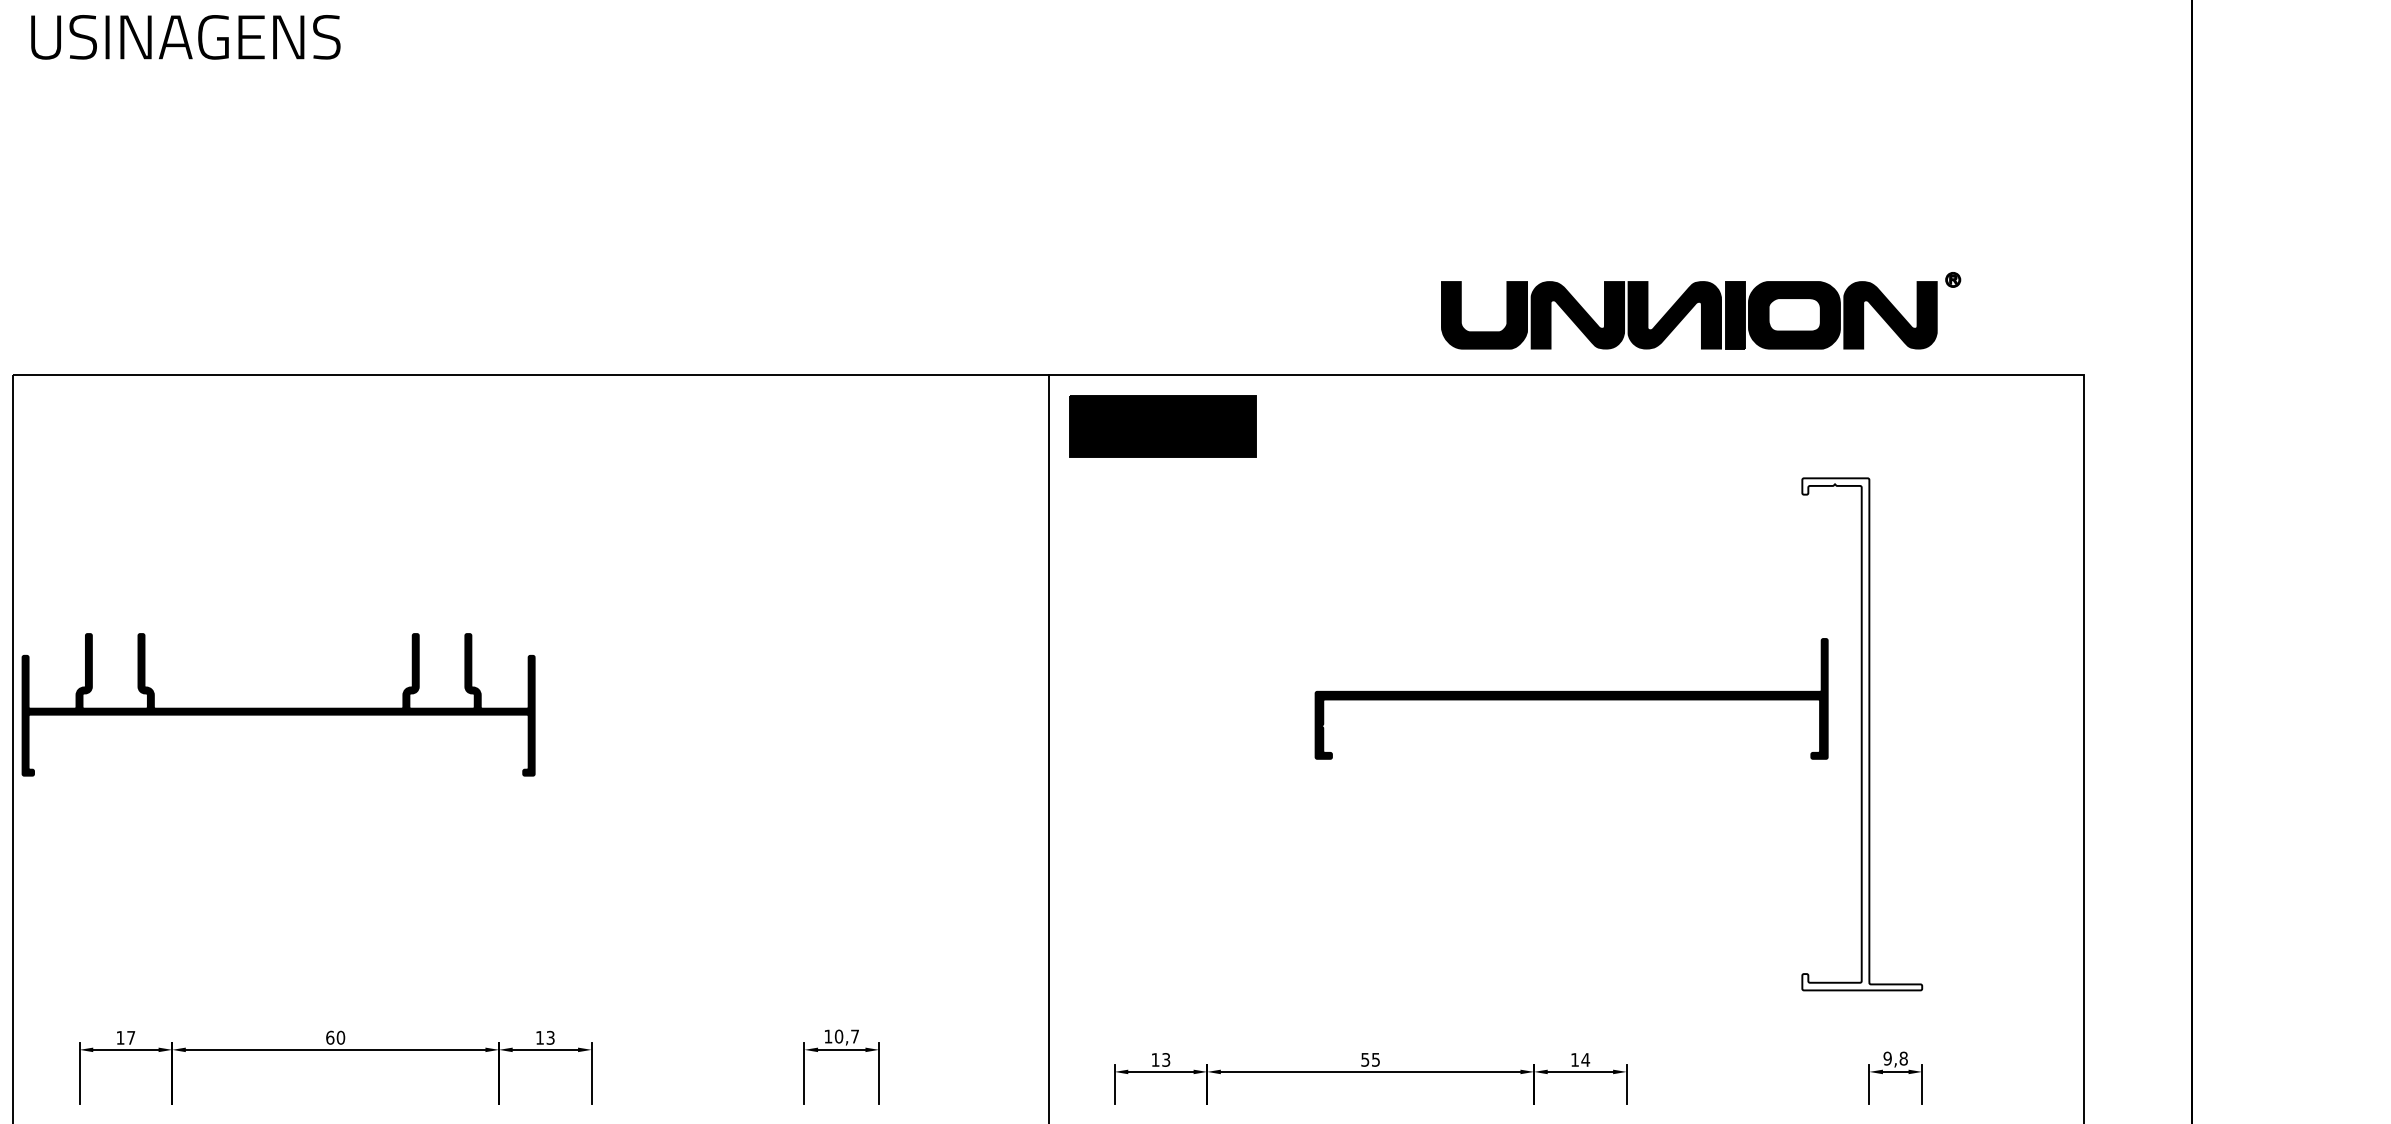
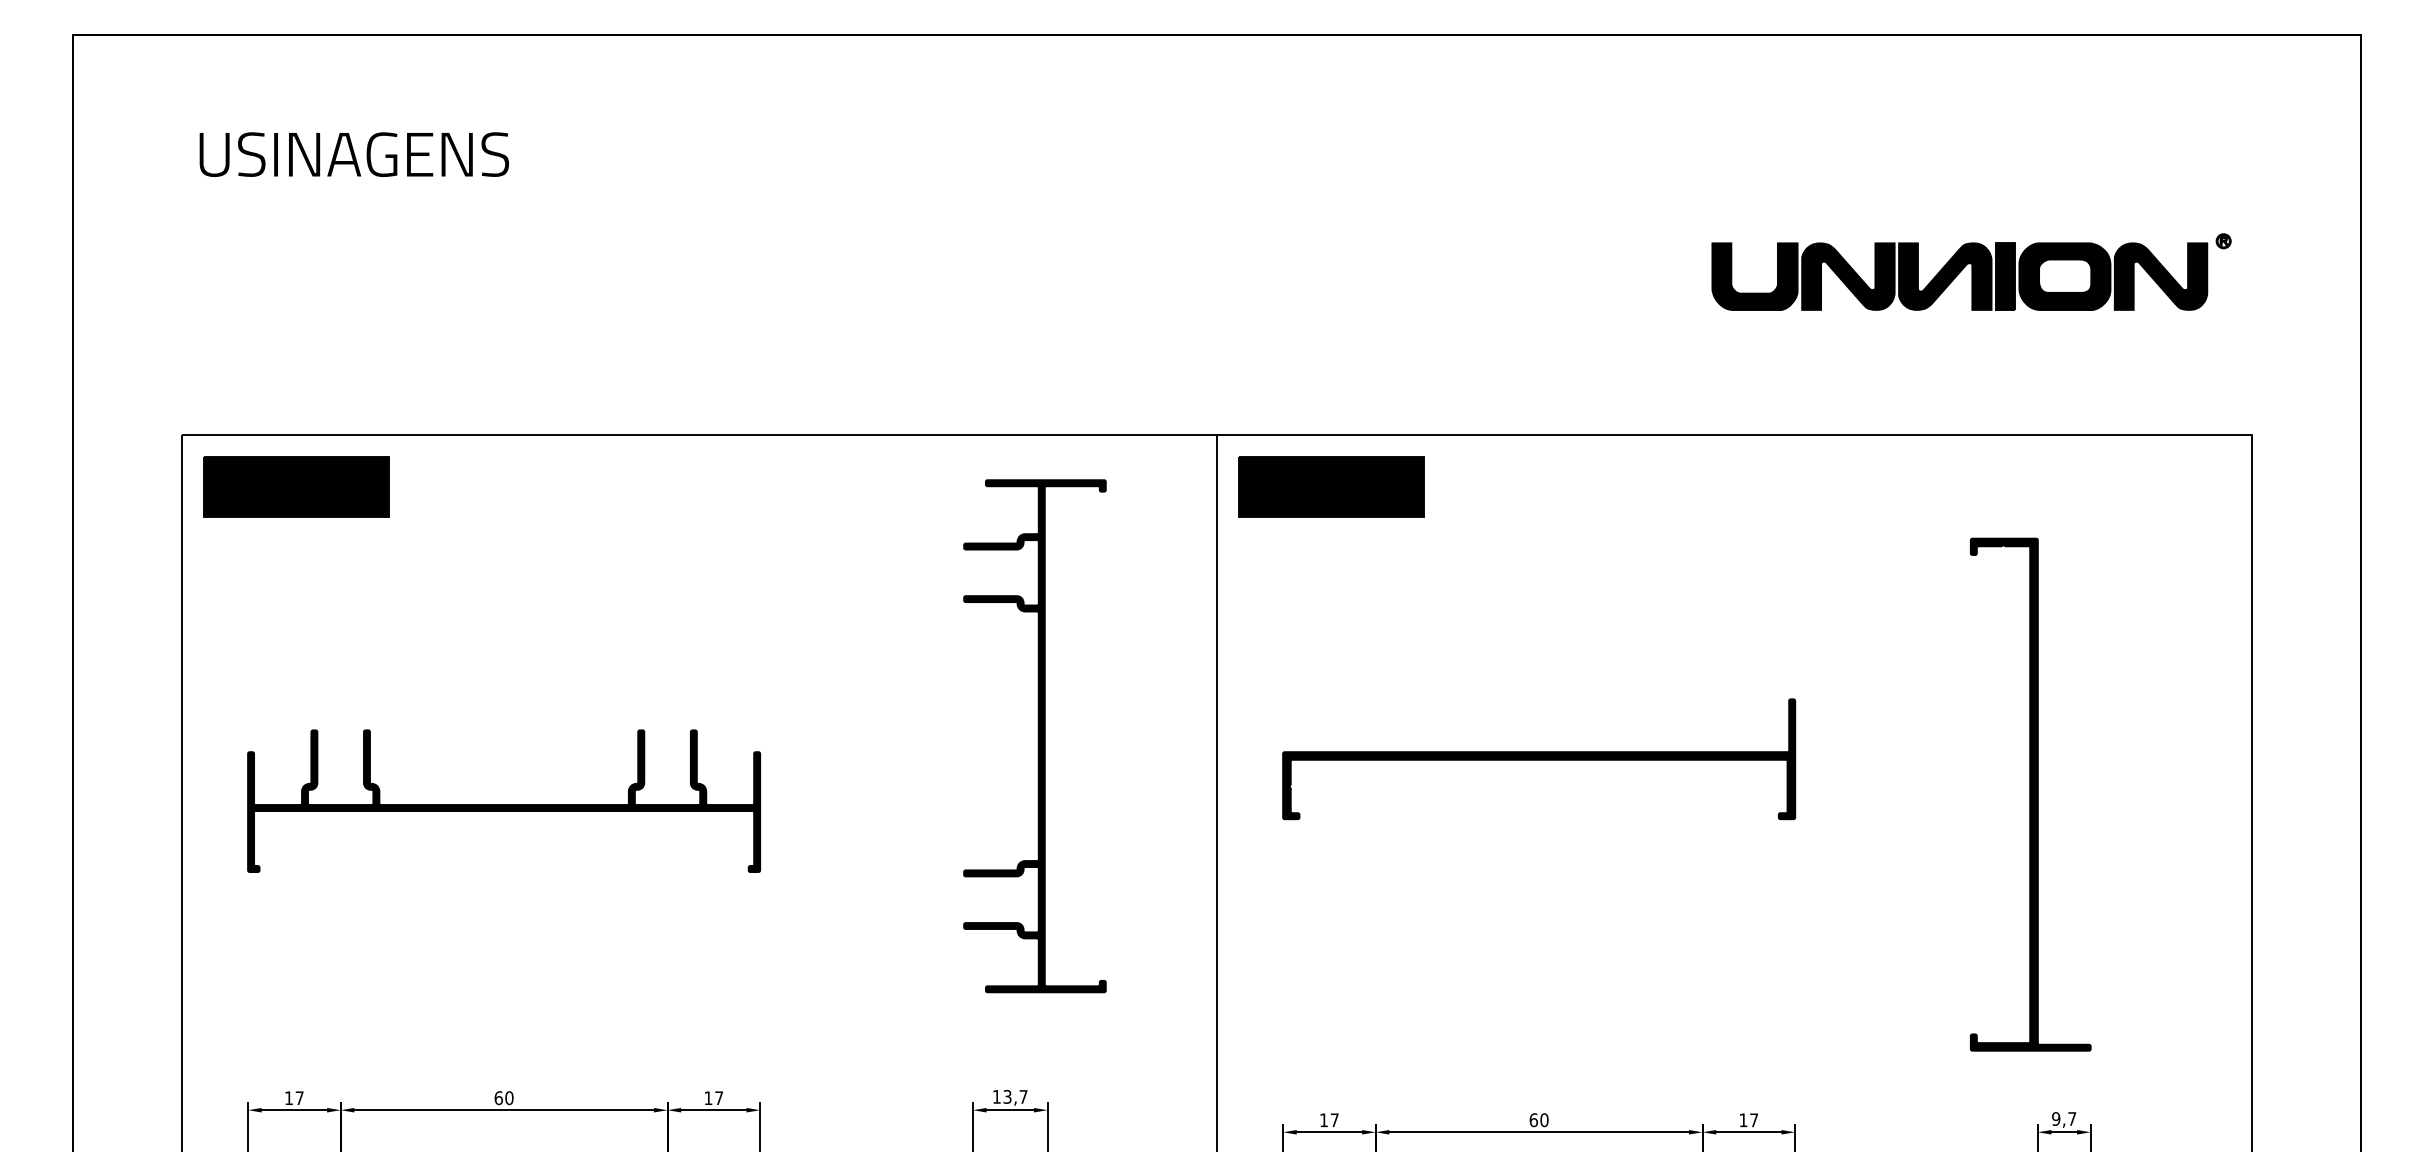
text: (185, 37) -> (353, 154), moved
part: (1701, 310) -> (1971, 271), moved
part: (128, 426) -> (296, 486), added
part: (866, 676) -> (1034, 736), added
part: (1572, 699) -> (1539, 759), moved
part: (278, 704) -> (503, 800), moved
fill: (1862, 734) -> (2030, 794), added
text: (839, 1036) -> (1007, 1096), 10,7 -> 13,7
text: (551, 1038) -> (719, 1098), 13 -> 17
text: (1904, 1058) -> (2072, 1118), 9,8 -> 9,7
text: (1166, 1060) -> (1334, 1120), 13 -> 17
text: (1370, 1060) -> (1538, 1120), 55 -> 60
text: (1585, 1060) -> (1753, 1120), 14 -> 17

